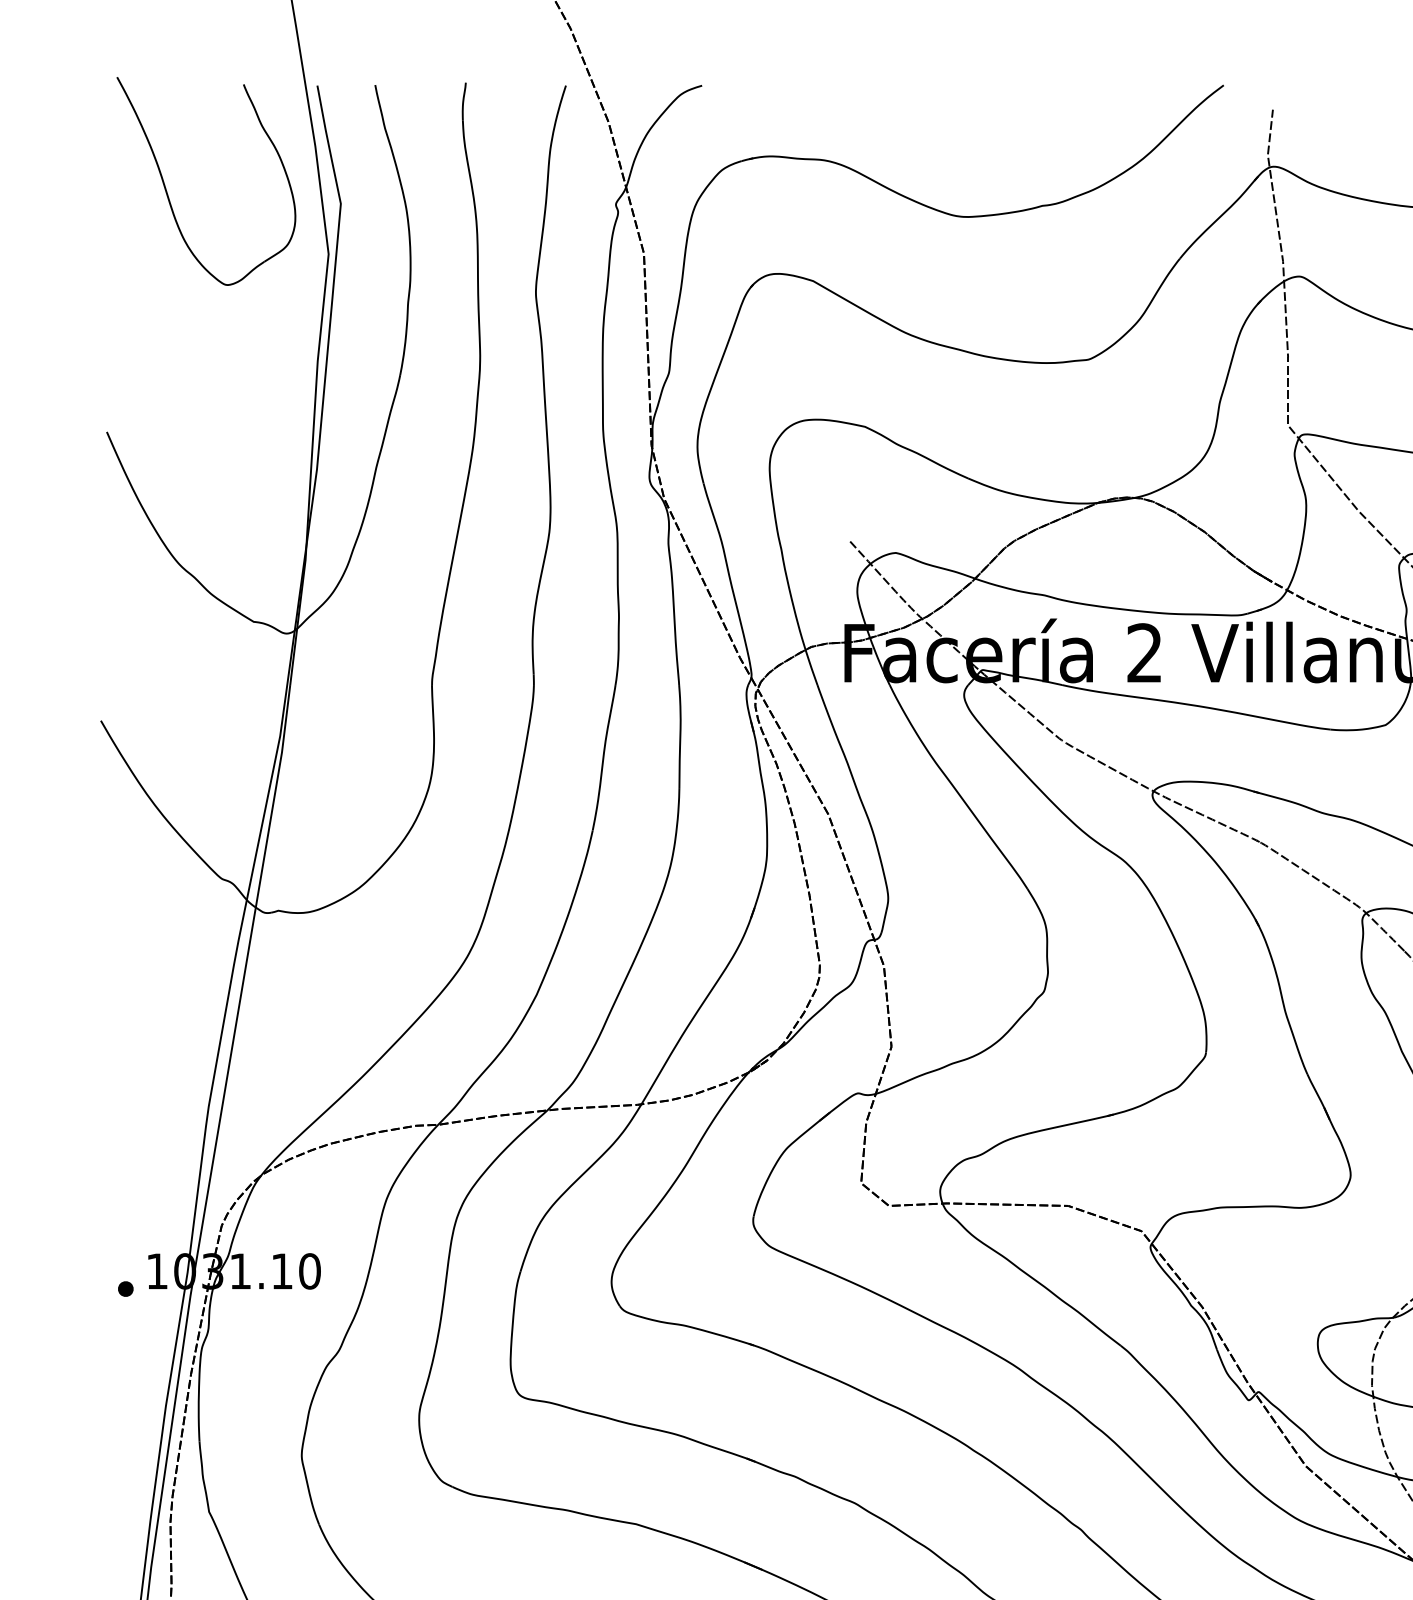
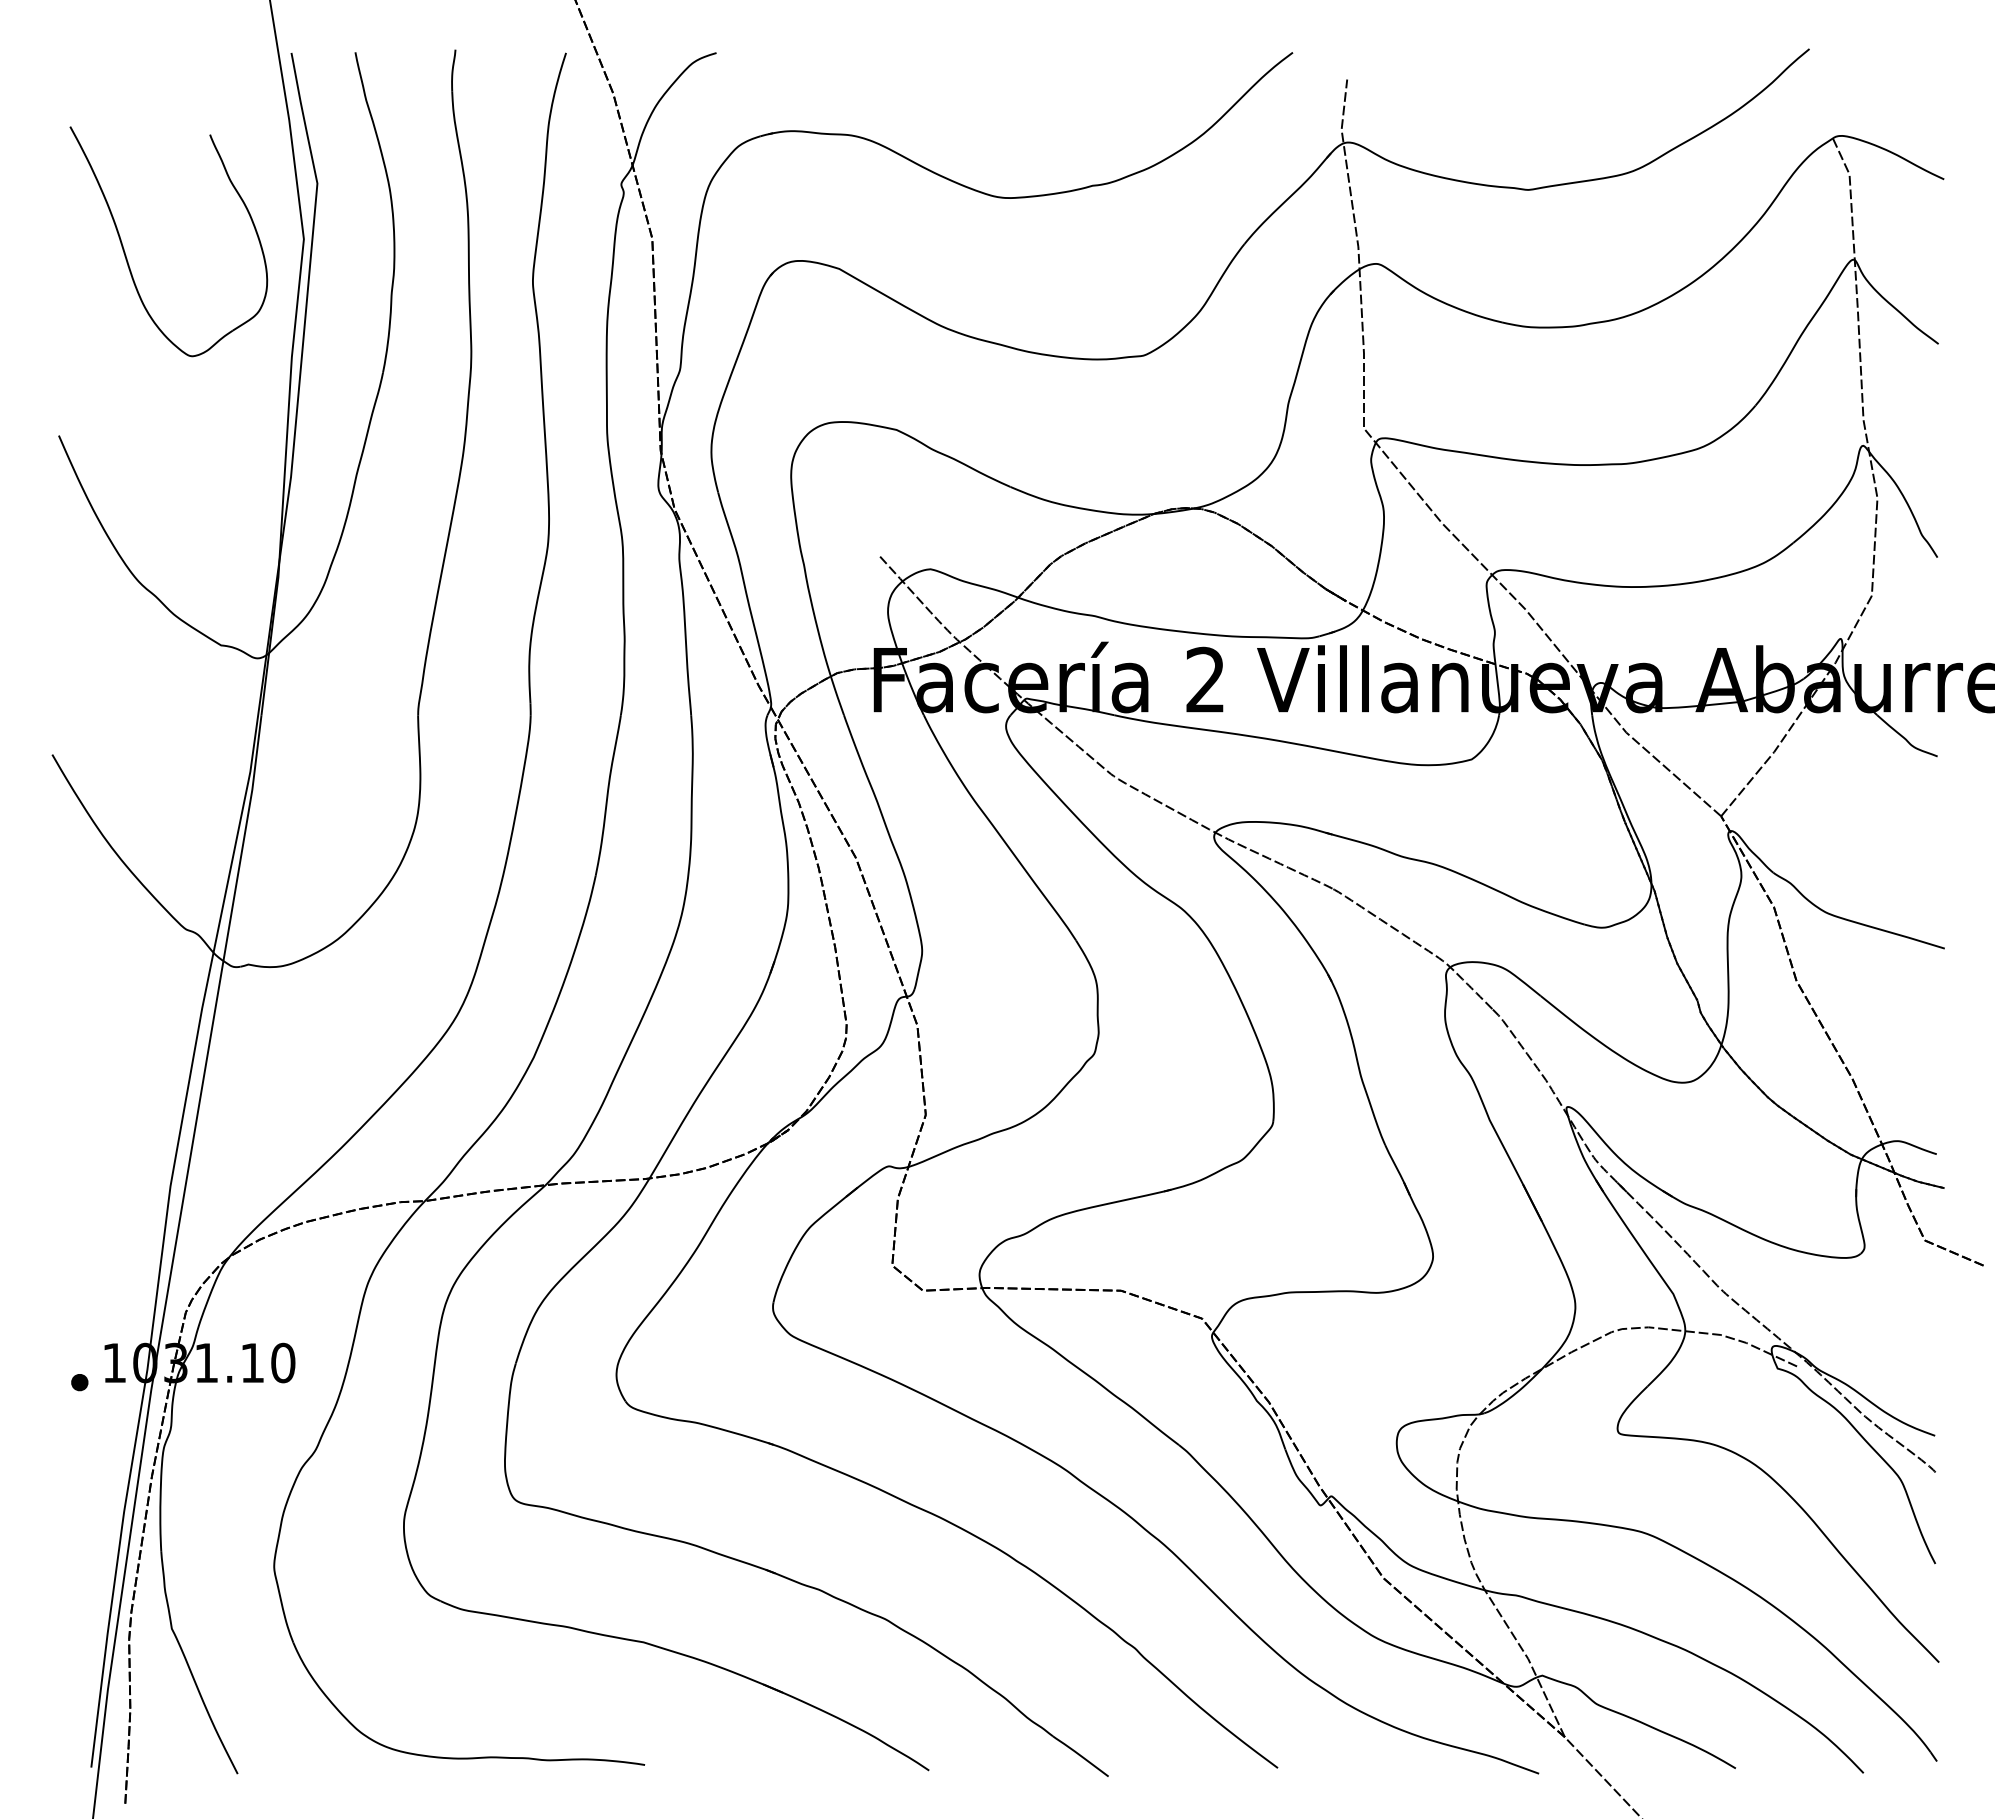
part: (168, 193) -> (126, 255), moved

